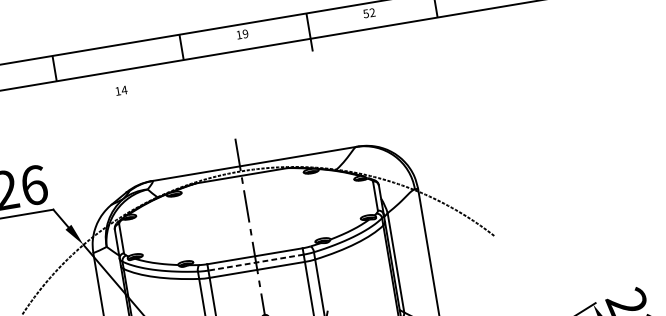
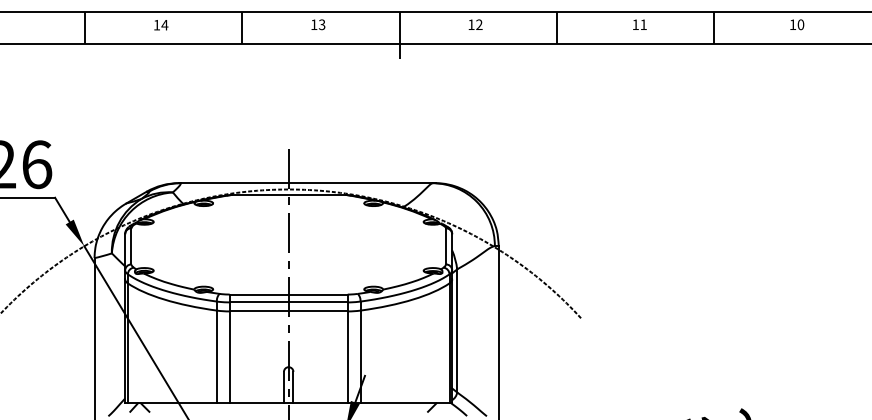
text: (366, 13) -> (471, 24), 52 -> 12
text: (245, 33) -> (321, 24), 19 -> 13
text: (121, 90) -> (161, 25), moved
line: (255, 262) -> (288, 302), dashed -> solid

